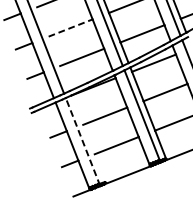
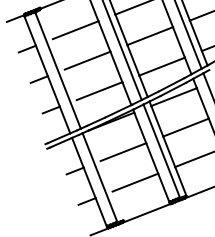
line: (70, 27) -> (87, 60), dashed -> solid
line: (83, 141) -> (100, 178), dashed -> solid

